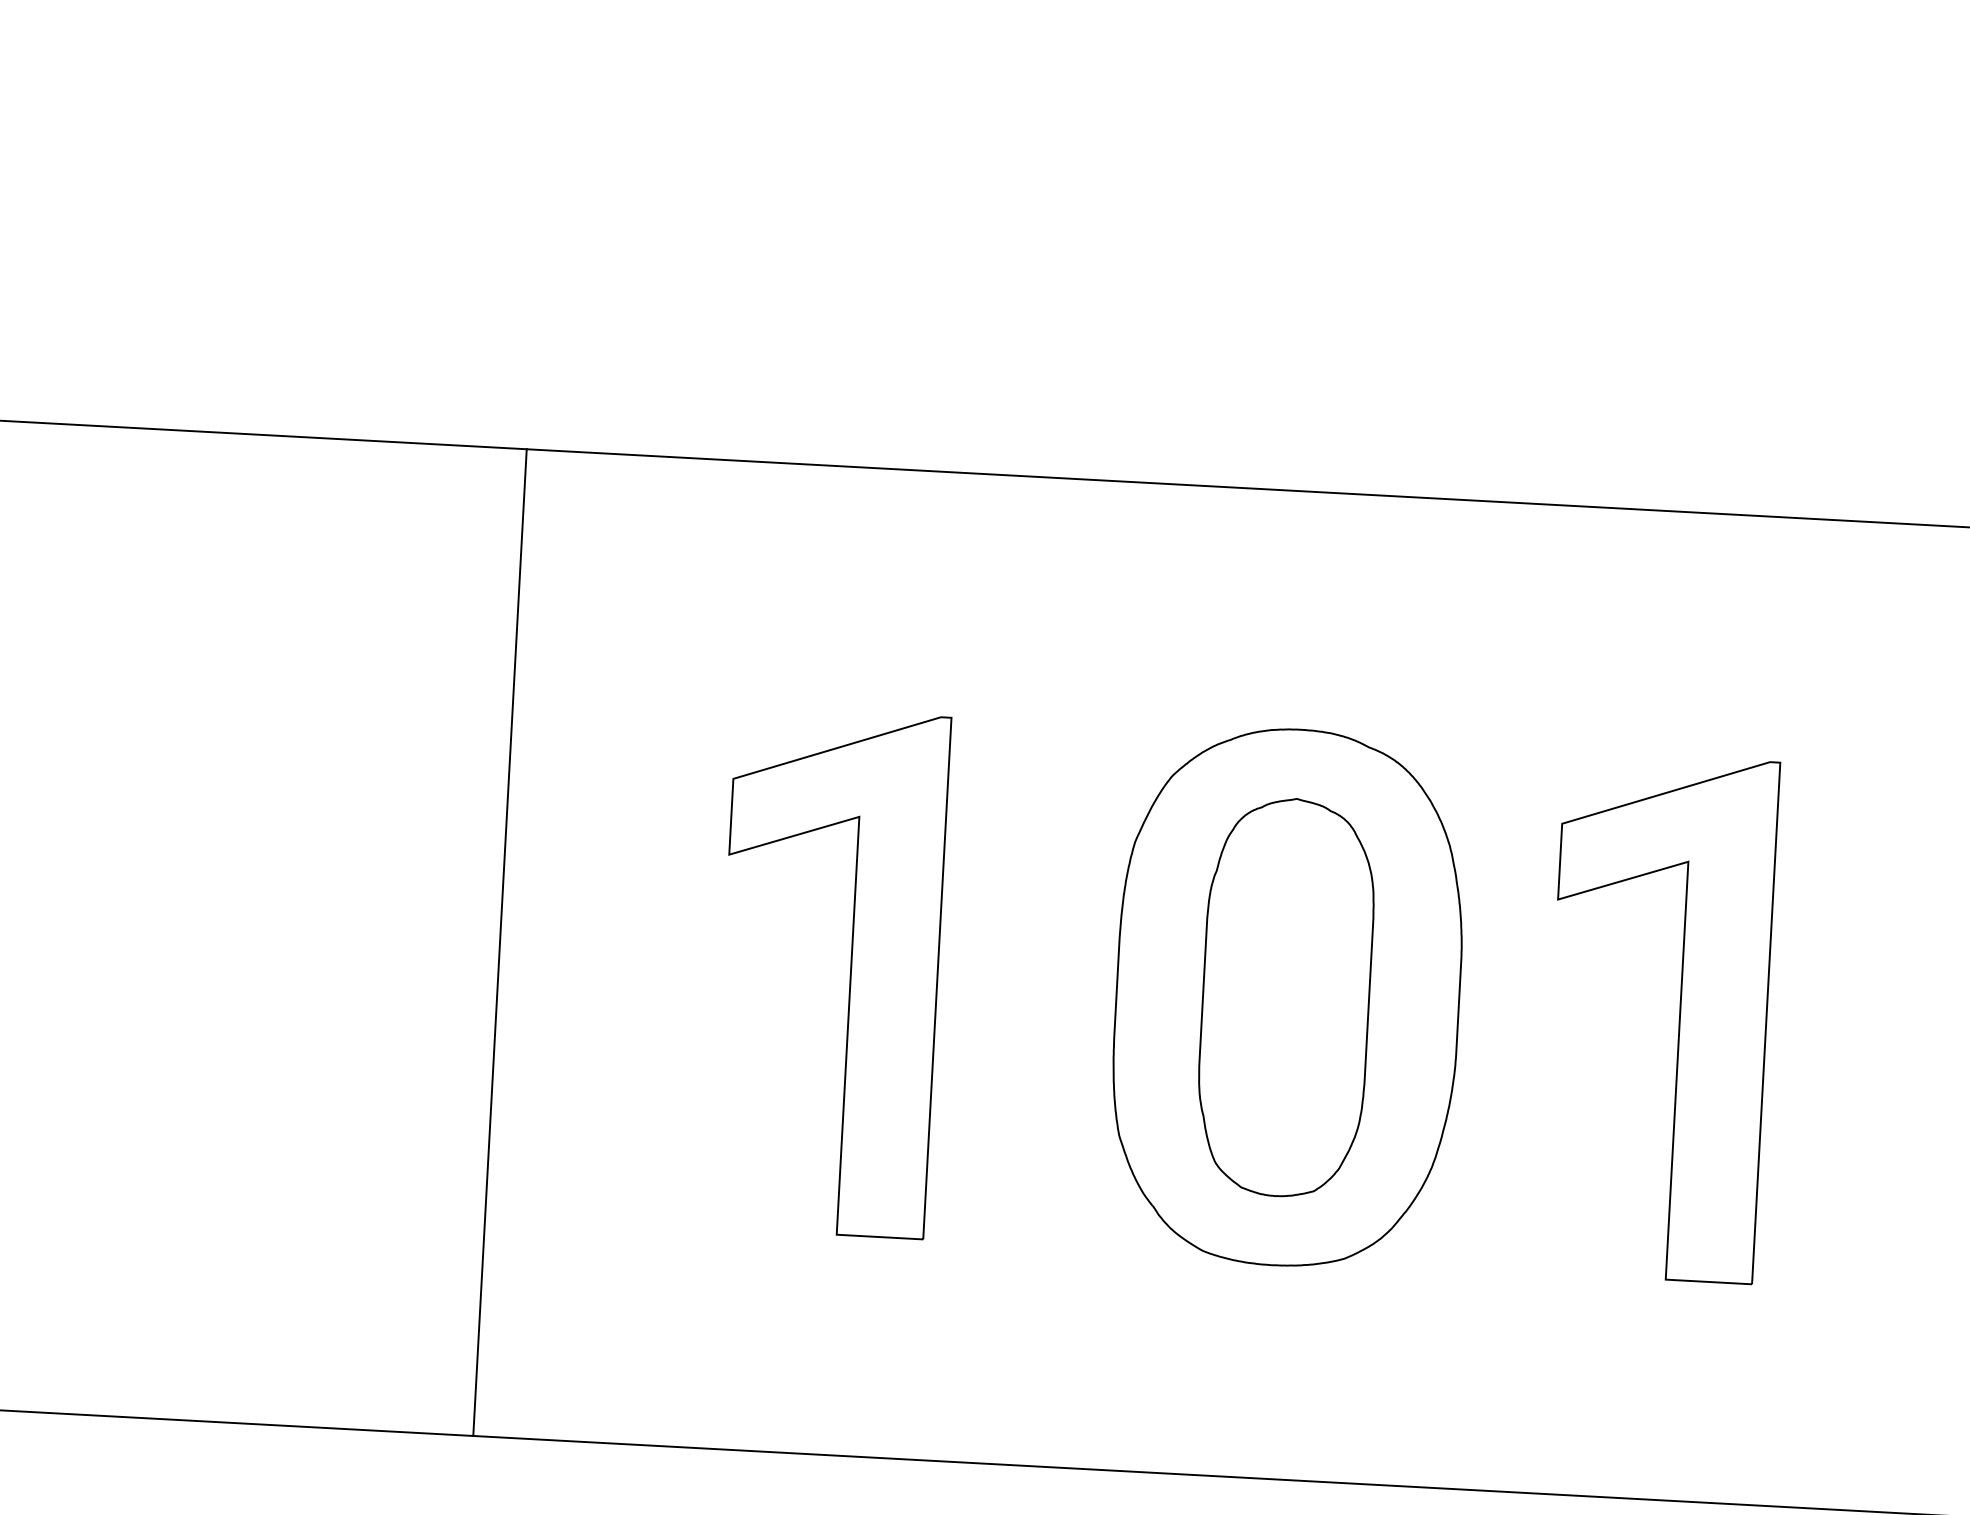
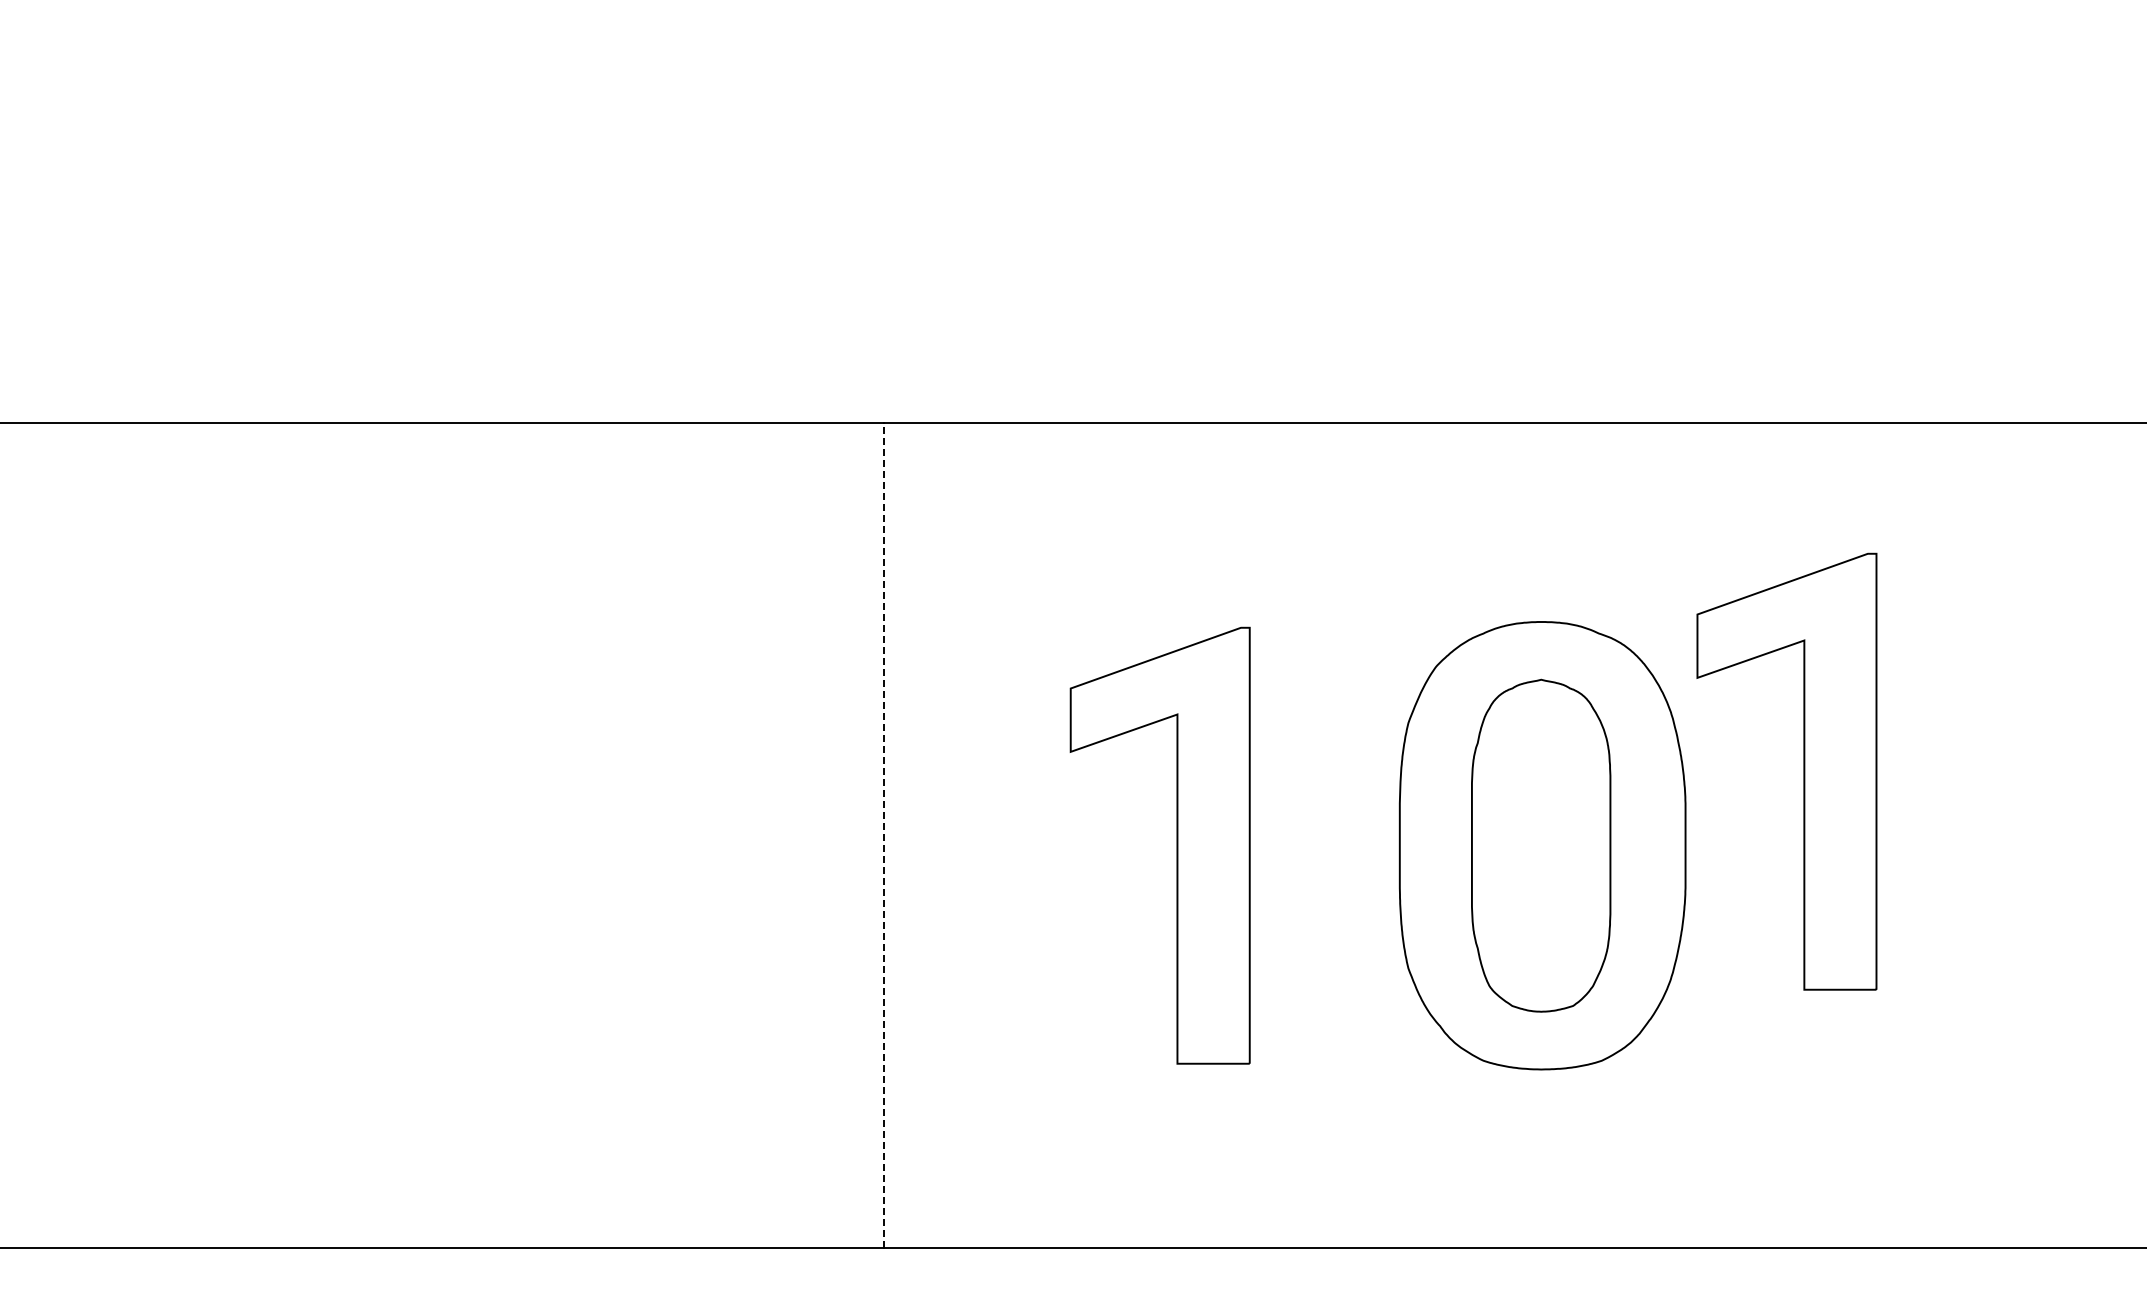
line: (499, 942) -> (883, 835), solid -> dashed
part: (1678, 1018) -> (1803, 771), moved

